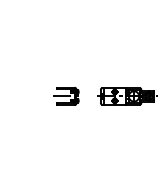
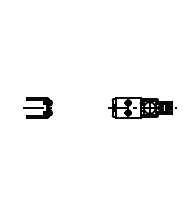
part: (65, 96) -> (37, 107), moved

